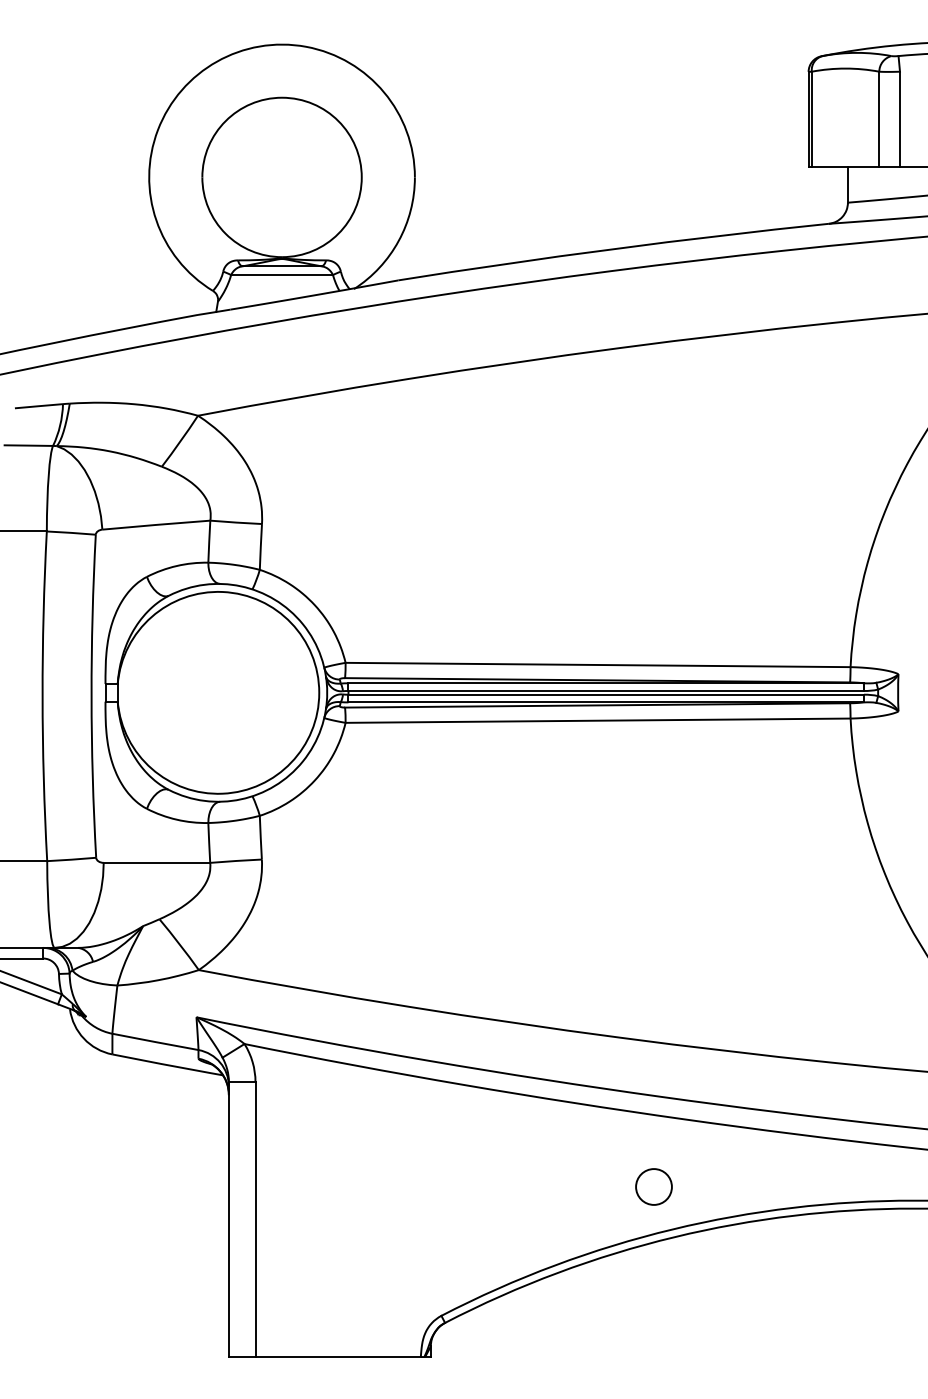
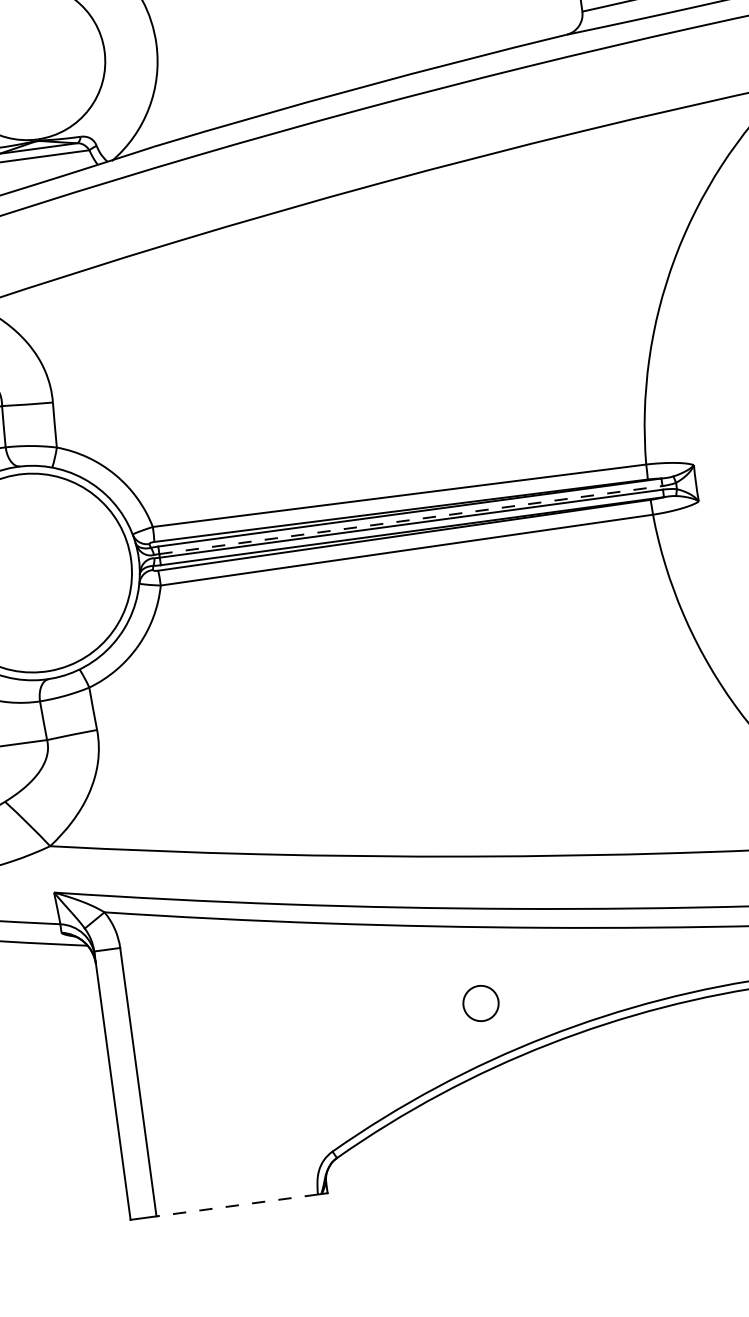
line: (606, 690) -> (411, 519), solid -> dashed
circle: (653, 1186) -> (480, 1003), moved
line: (338, 1357) -> (237, 1205), solid -> dashed

